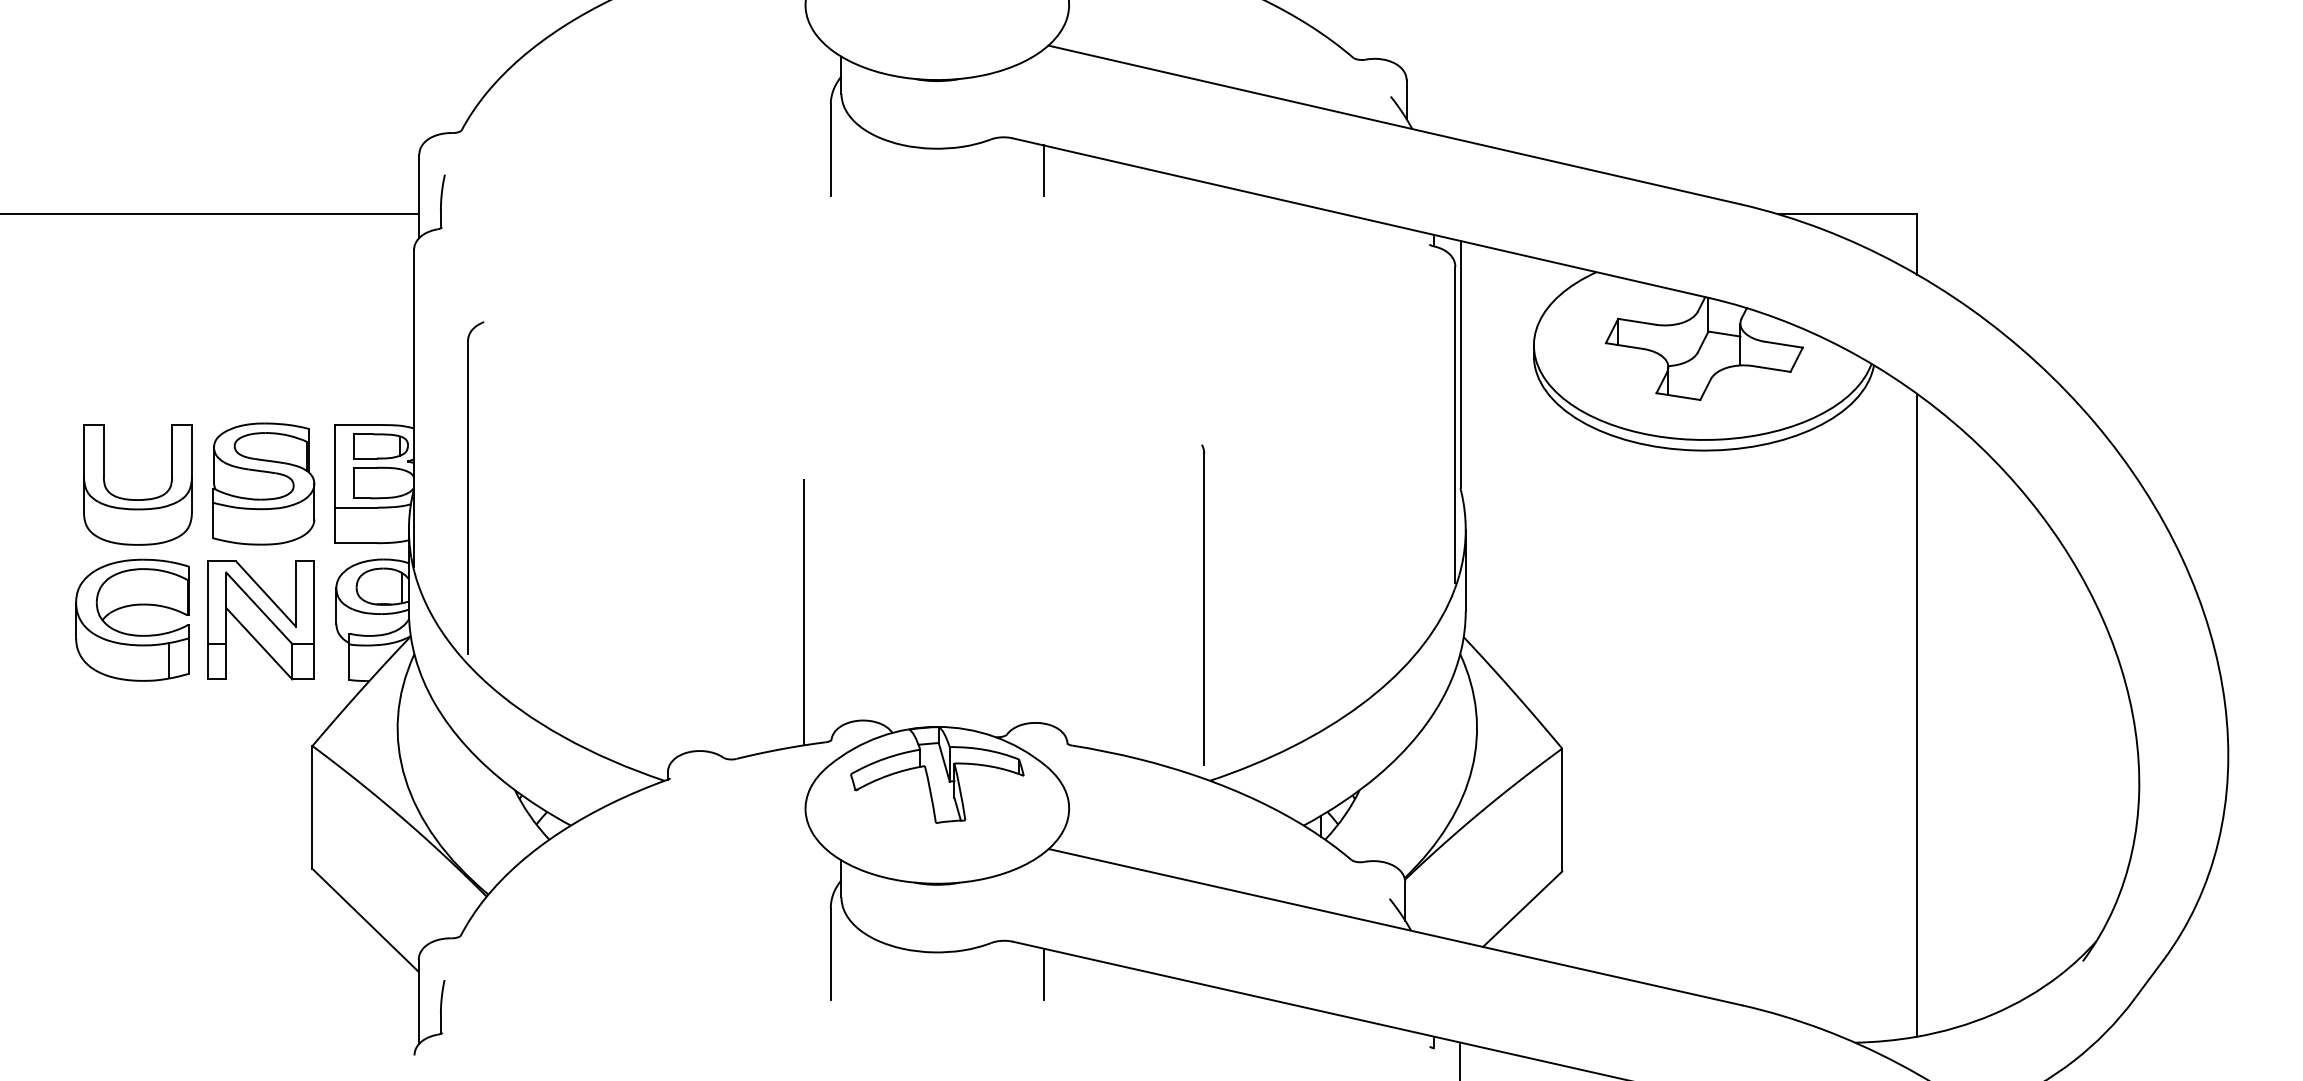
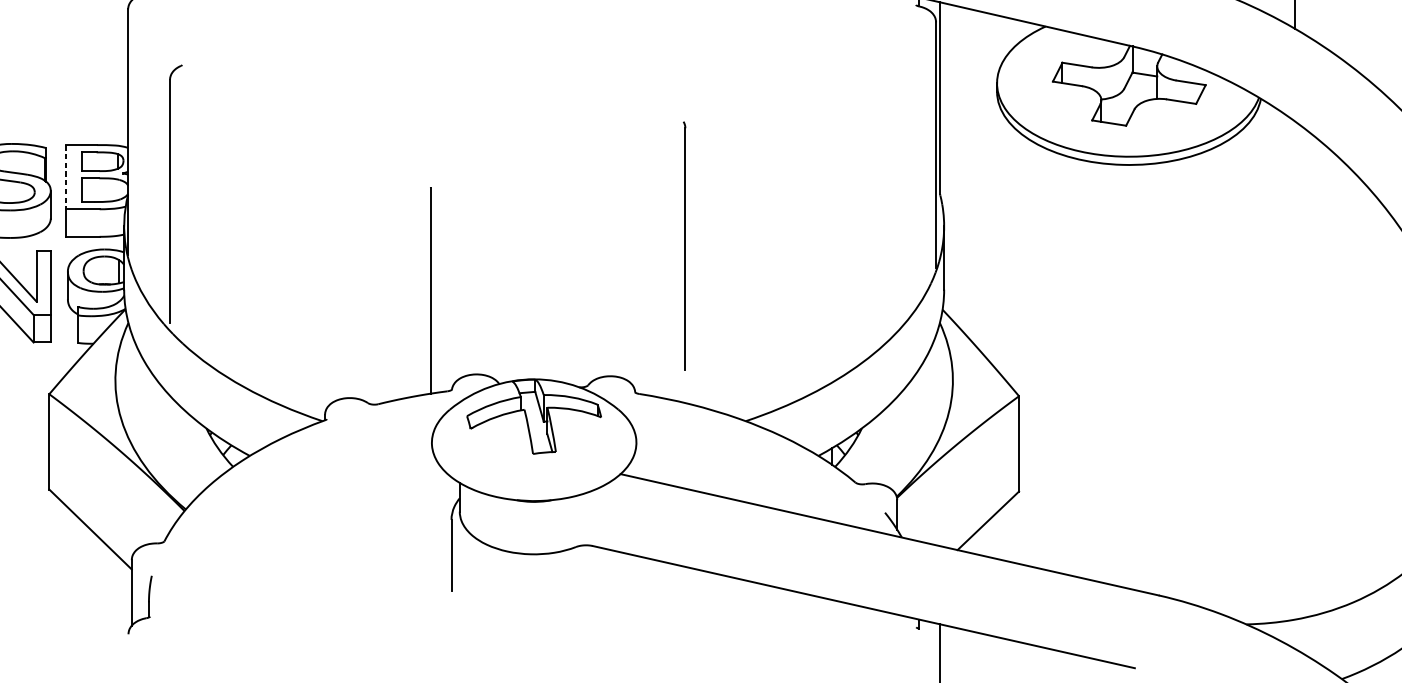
line: (334, 466) -> (66, 177), solid -> dashed
part: (1203, 604) -> (684, 245), moved
line: (1917, 715) -> (1294, 370), removed
line: (1043, 974) -> (616, 571), removed

